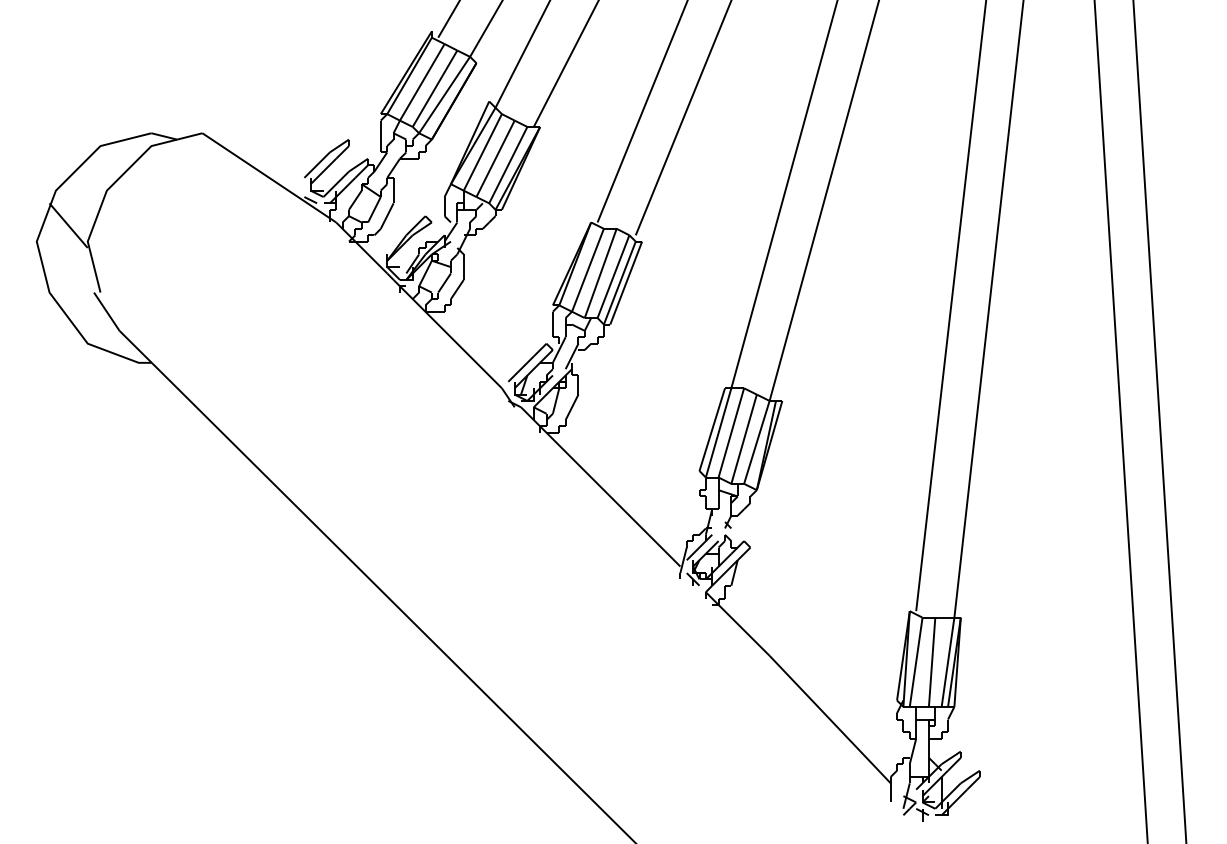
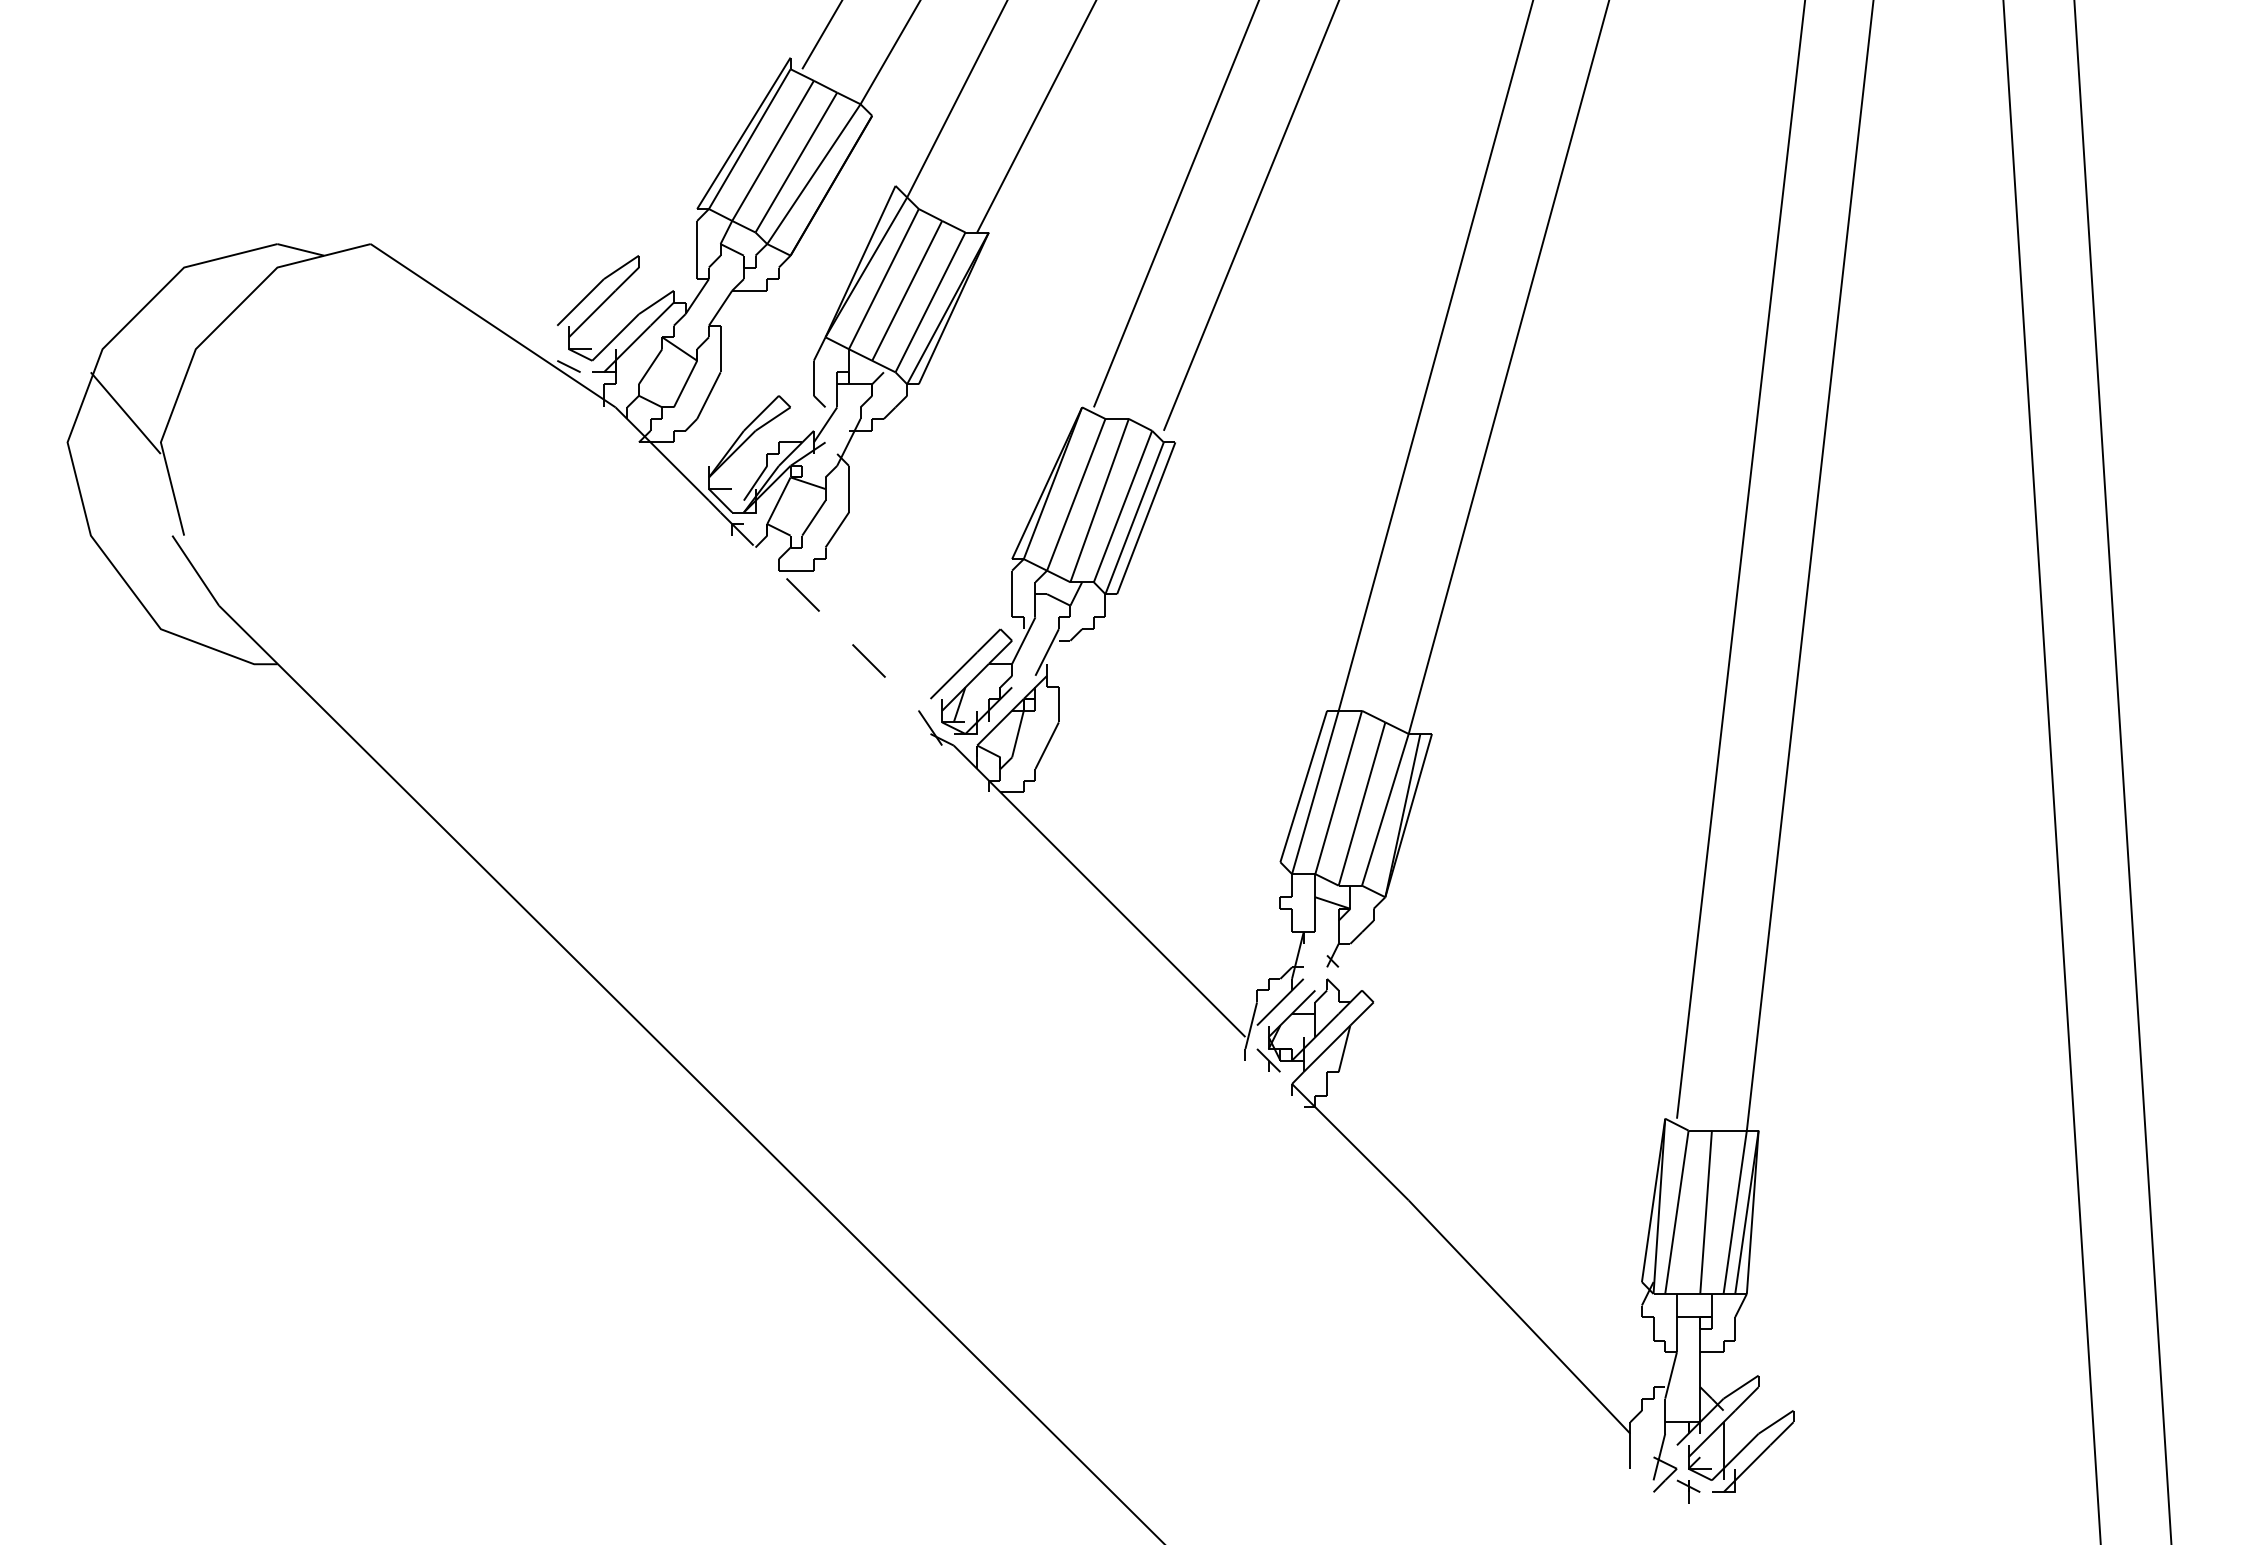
line: (447, 334) -> (819, 612), solid -> dashed

